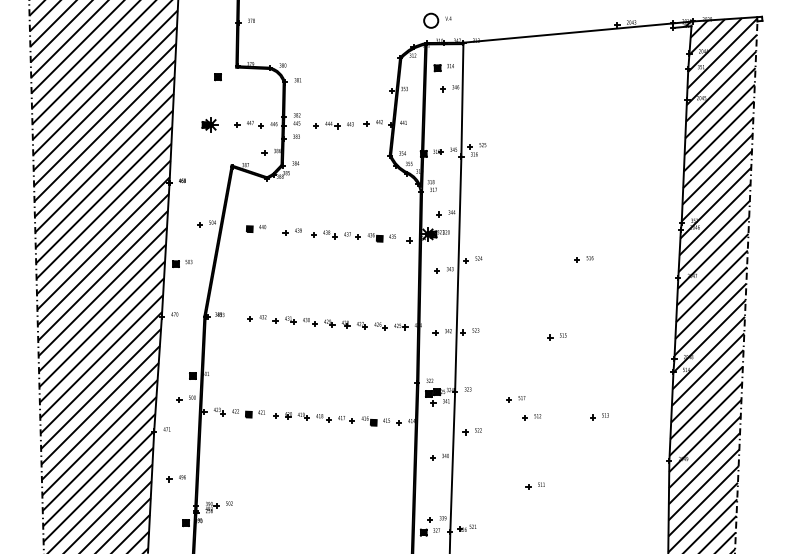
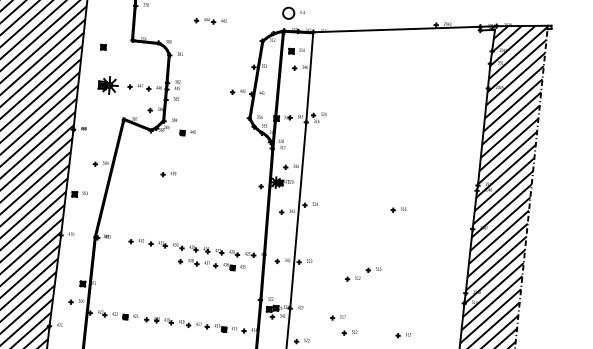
part: (217, 77) -> (102, 47), moved
part: (209, 124) -> (107, 85), size x1.6
part: (333, 125) -> (210, 21), moved
part: (256, 228) -> (187, 132), moved
part: (353, 236) -> (211, 264), moved
part: (531, 349) -> (352, 278), added

